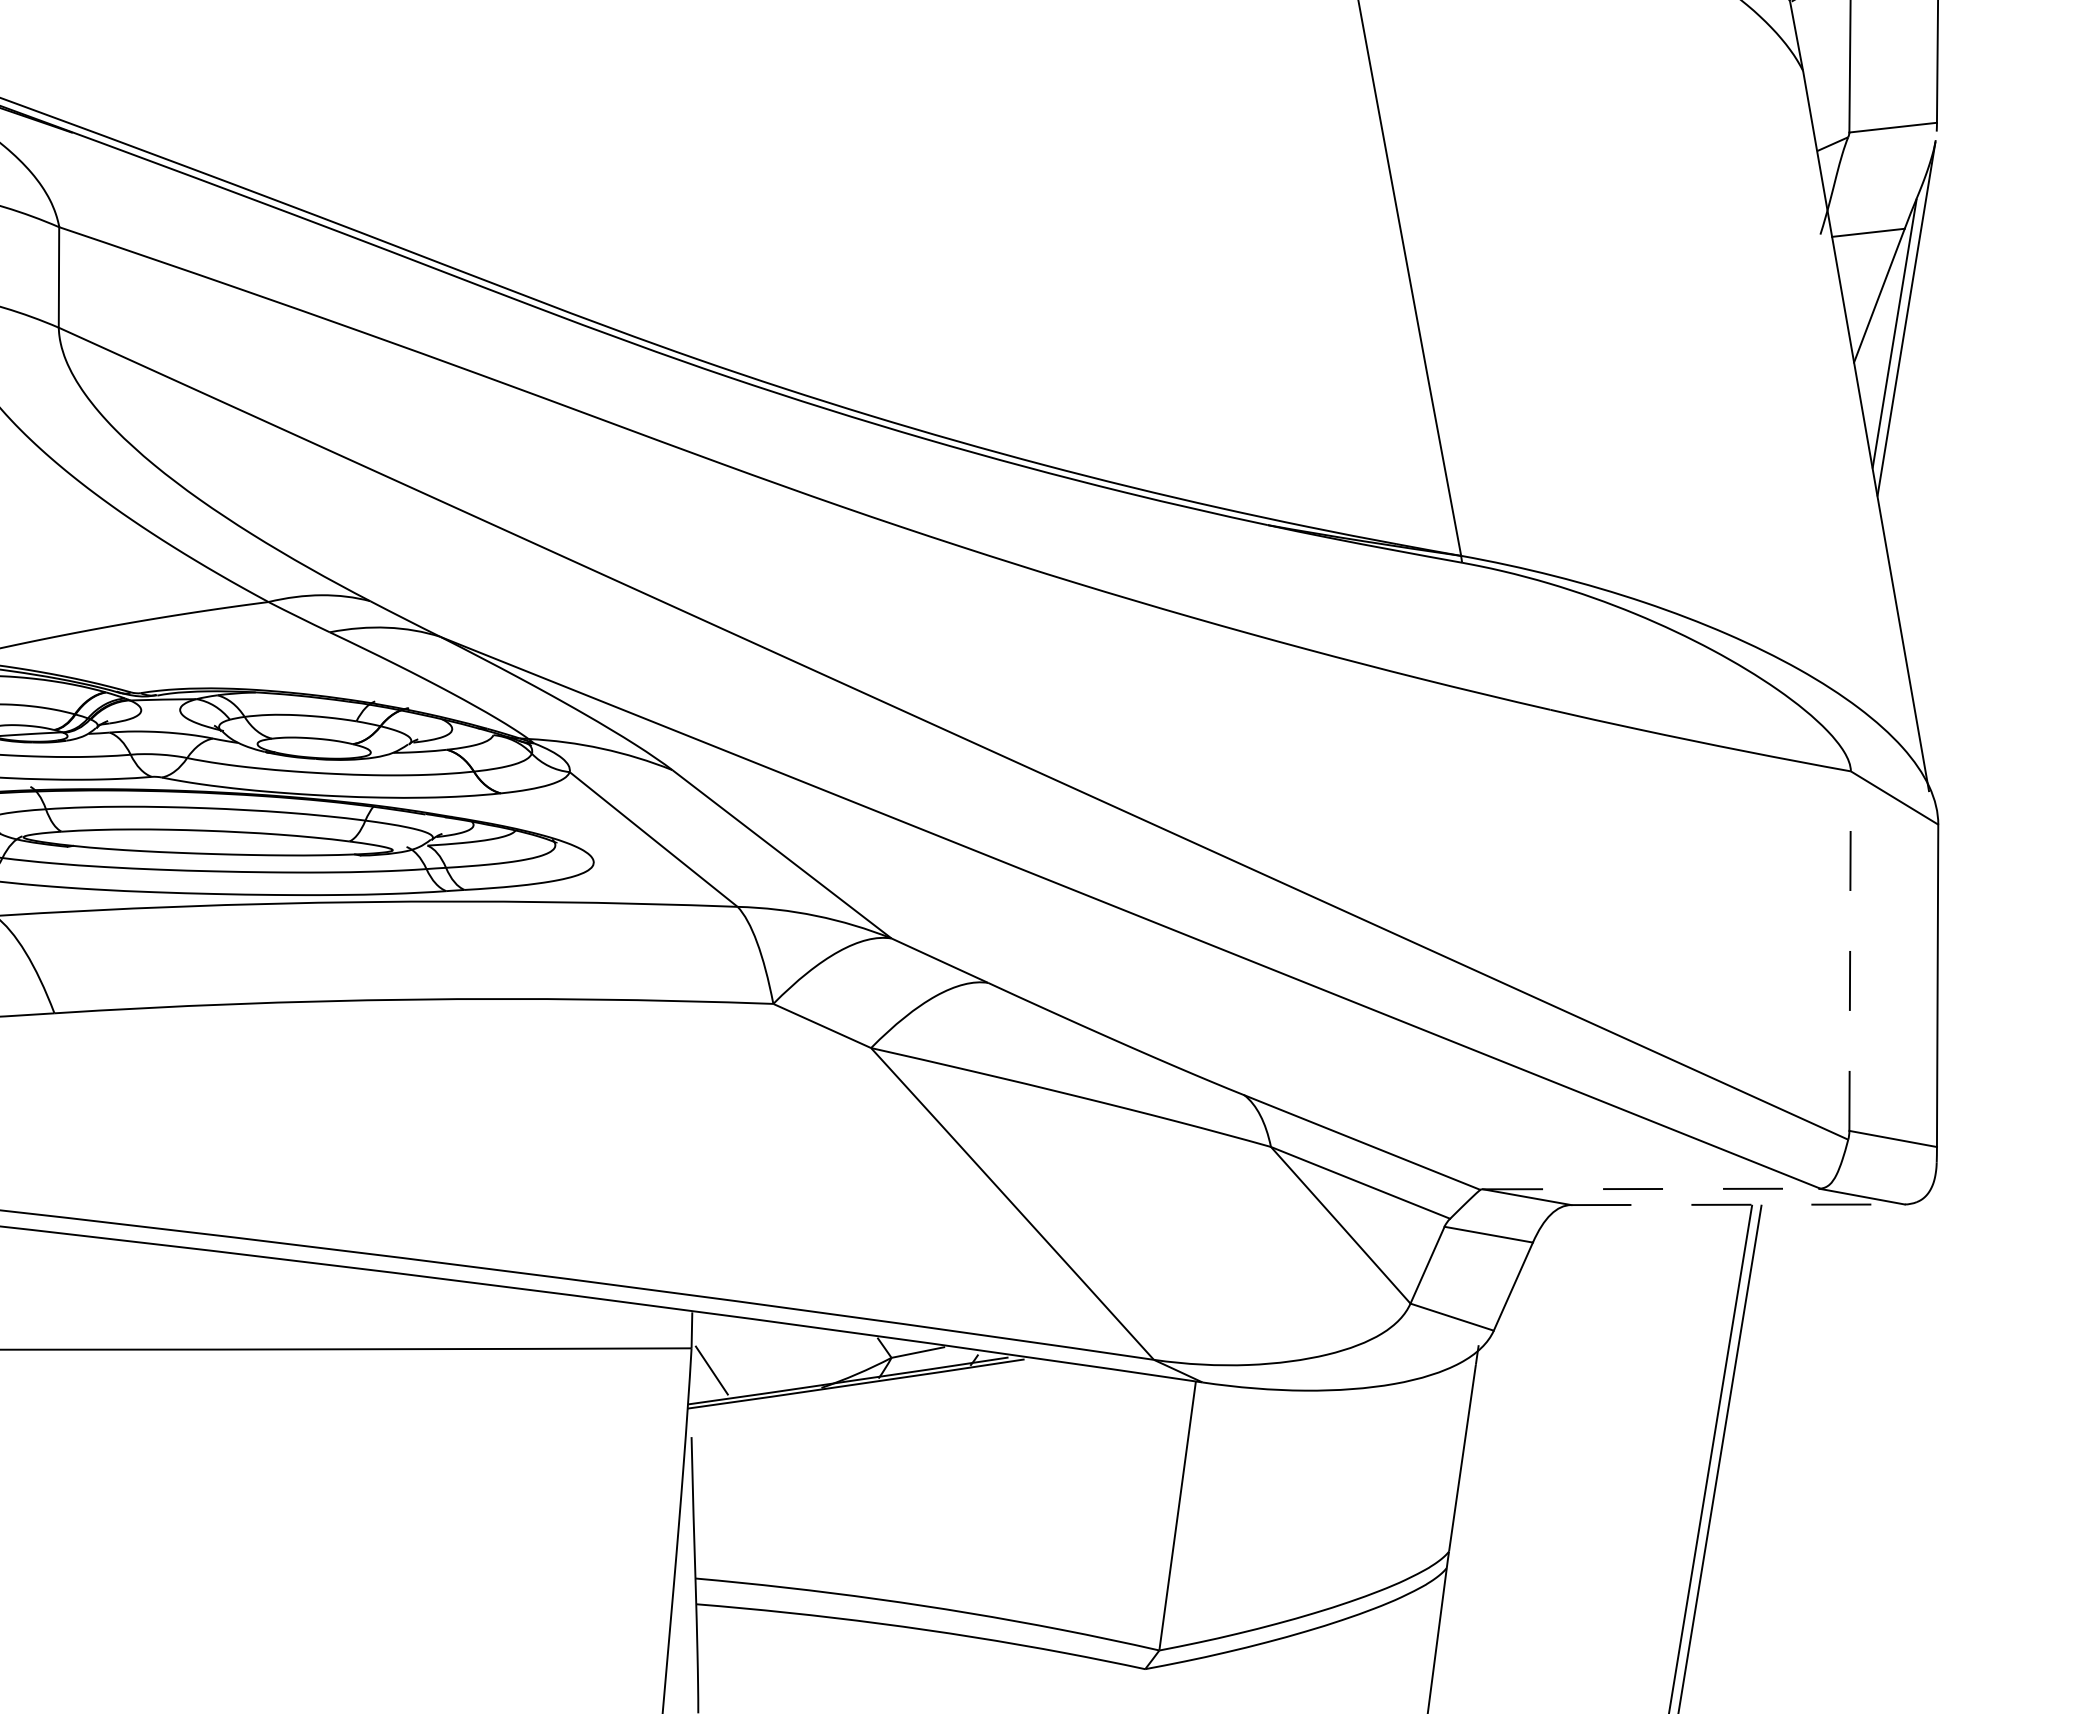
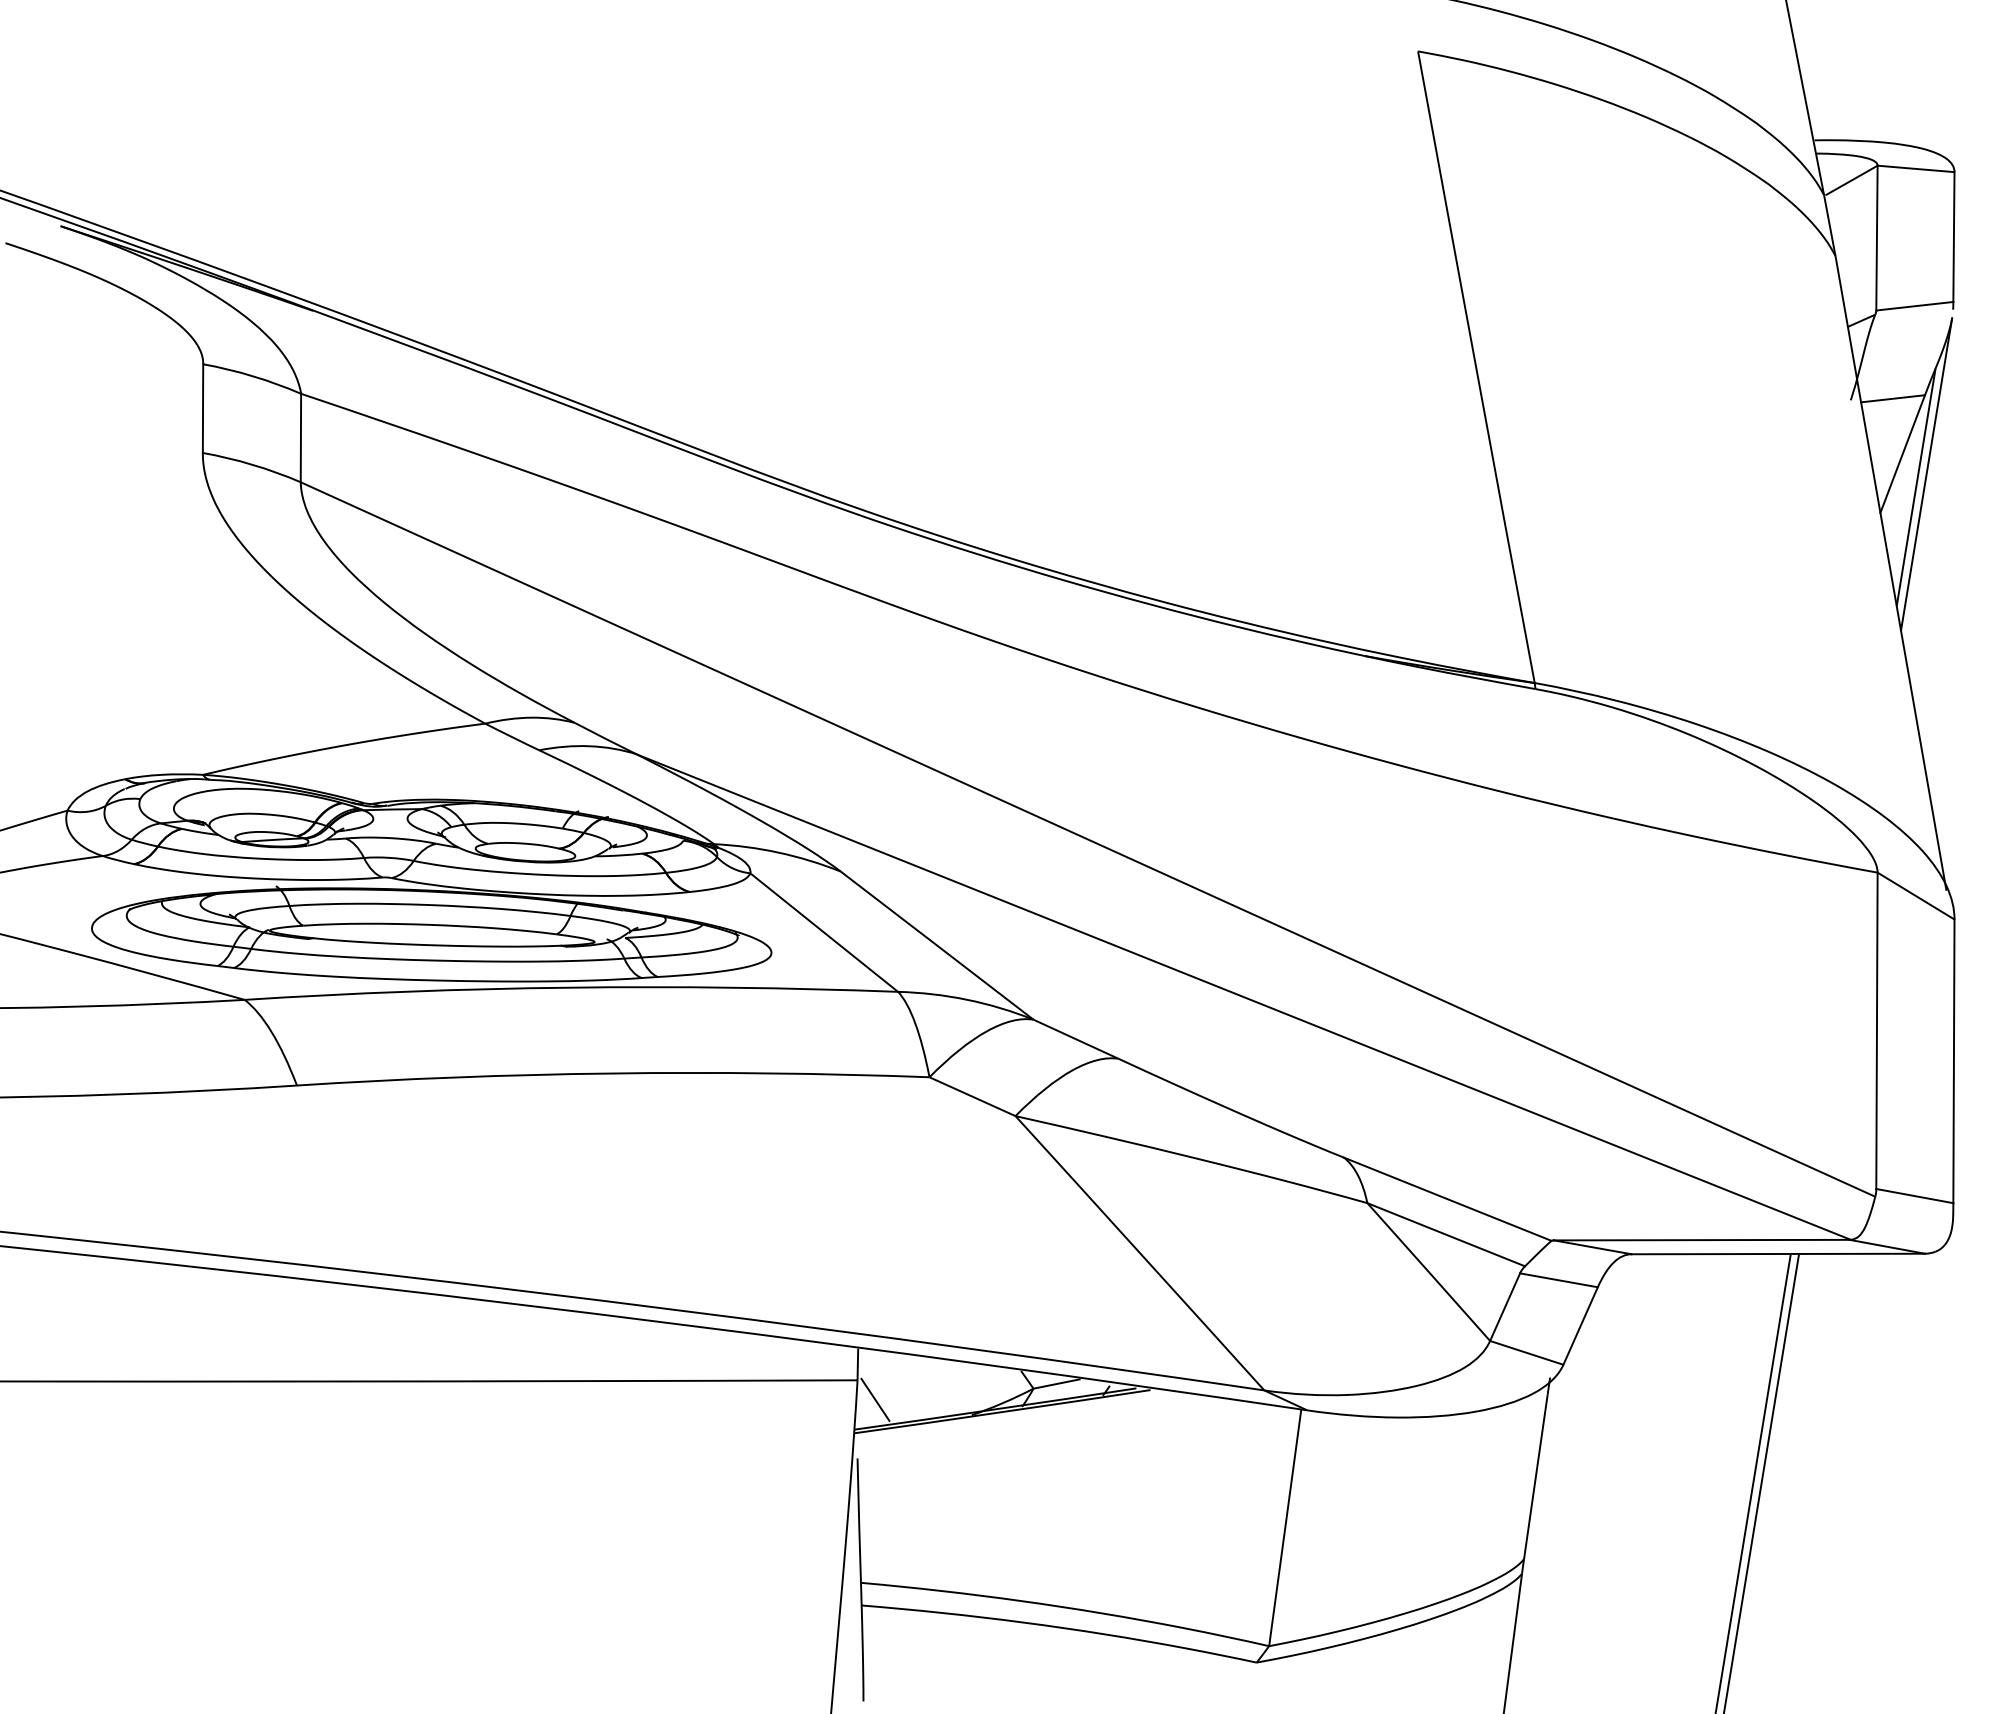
line: (1849, 950) -> (1876, 1030), dashed -> solid
line: (1650, 1189) -> (1701, 1240), dashed -> solid
line: (1738, 1205) -> (1778, 1254), dashed -> solid

